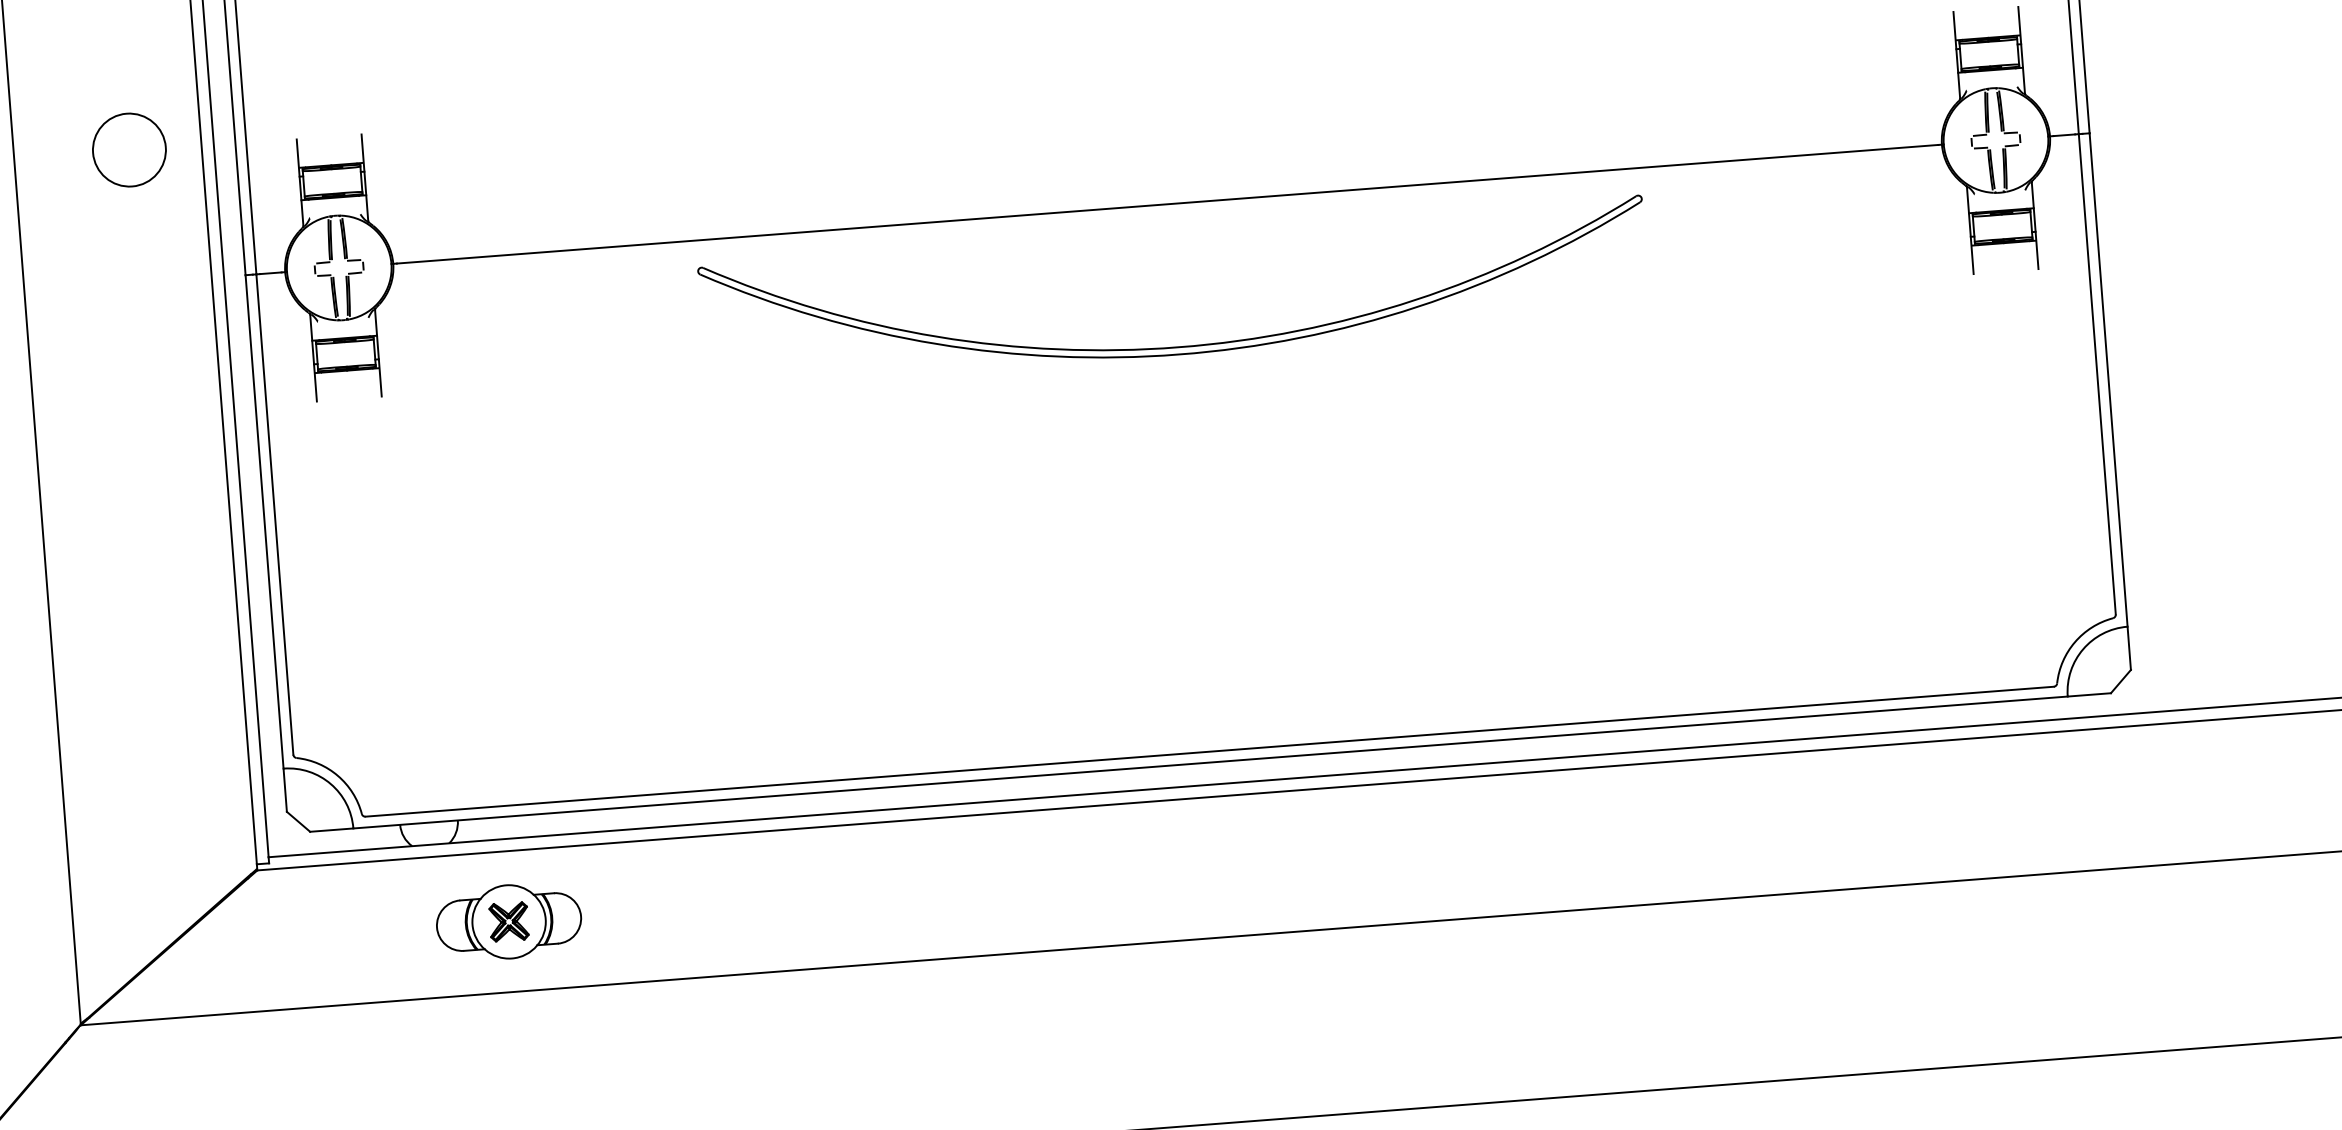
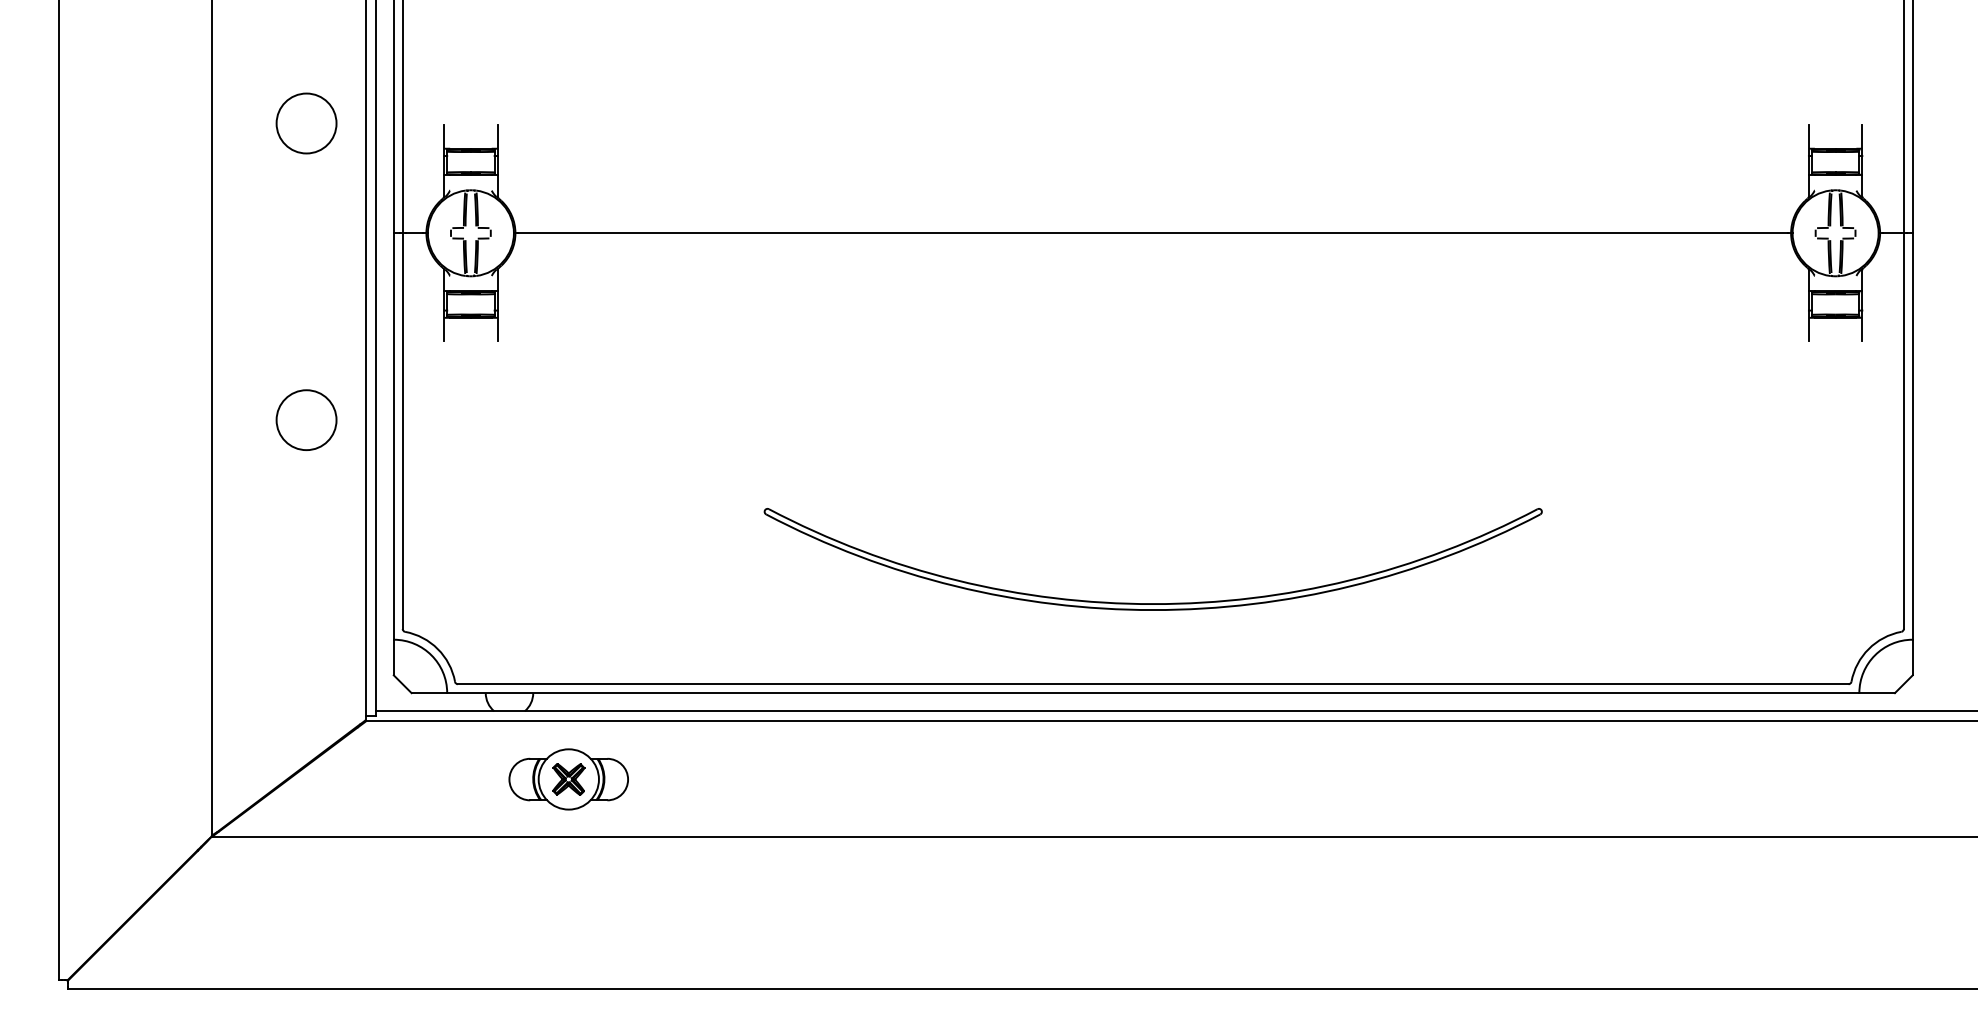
part: (1177, 346) -> (1152, 603), moved
circle: (157, 509) -> (306, 419), added

